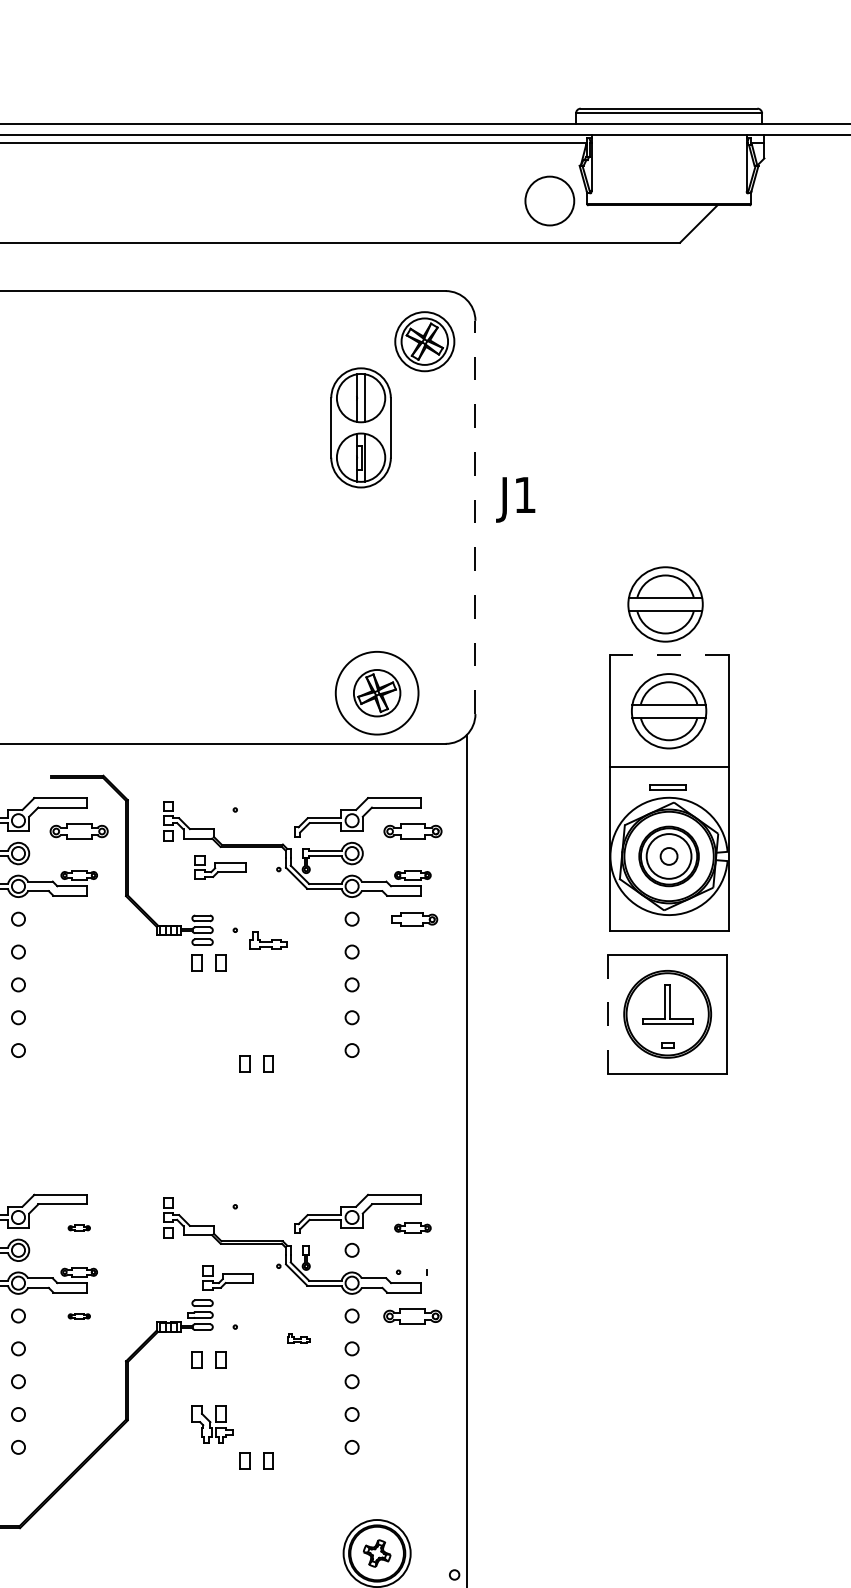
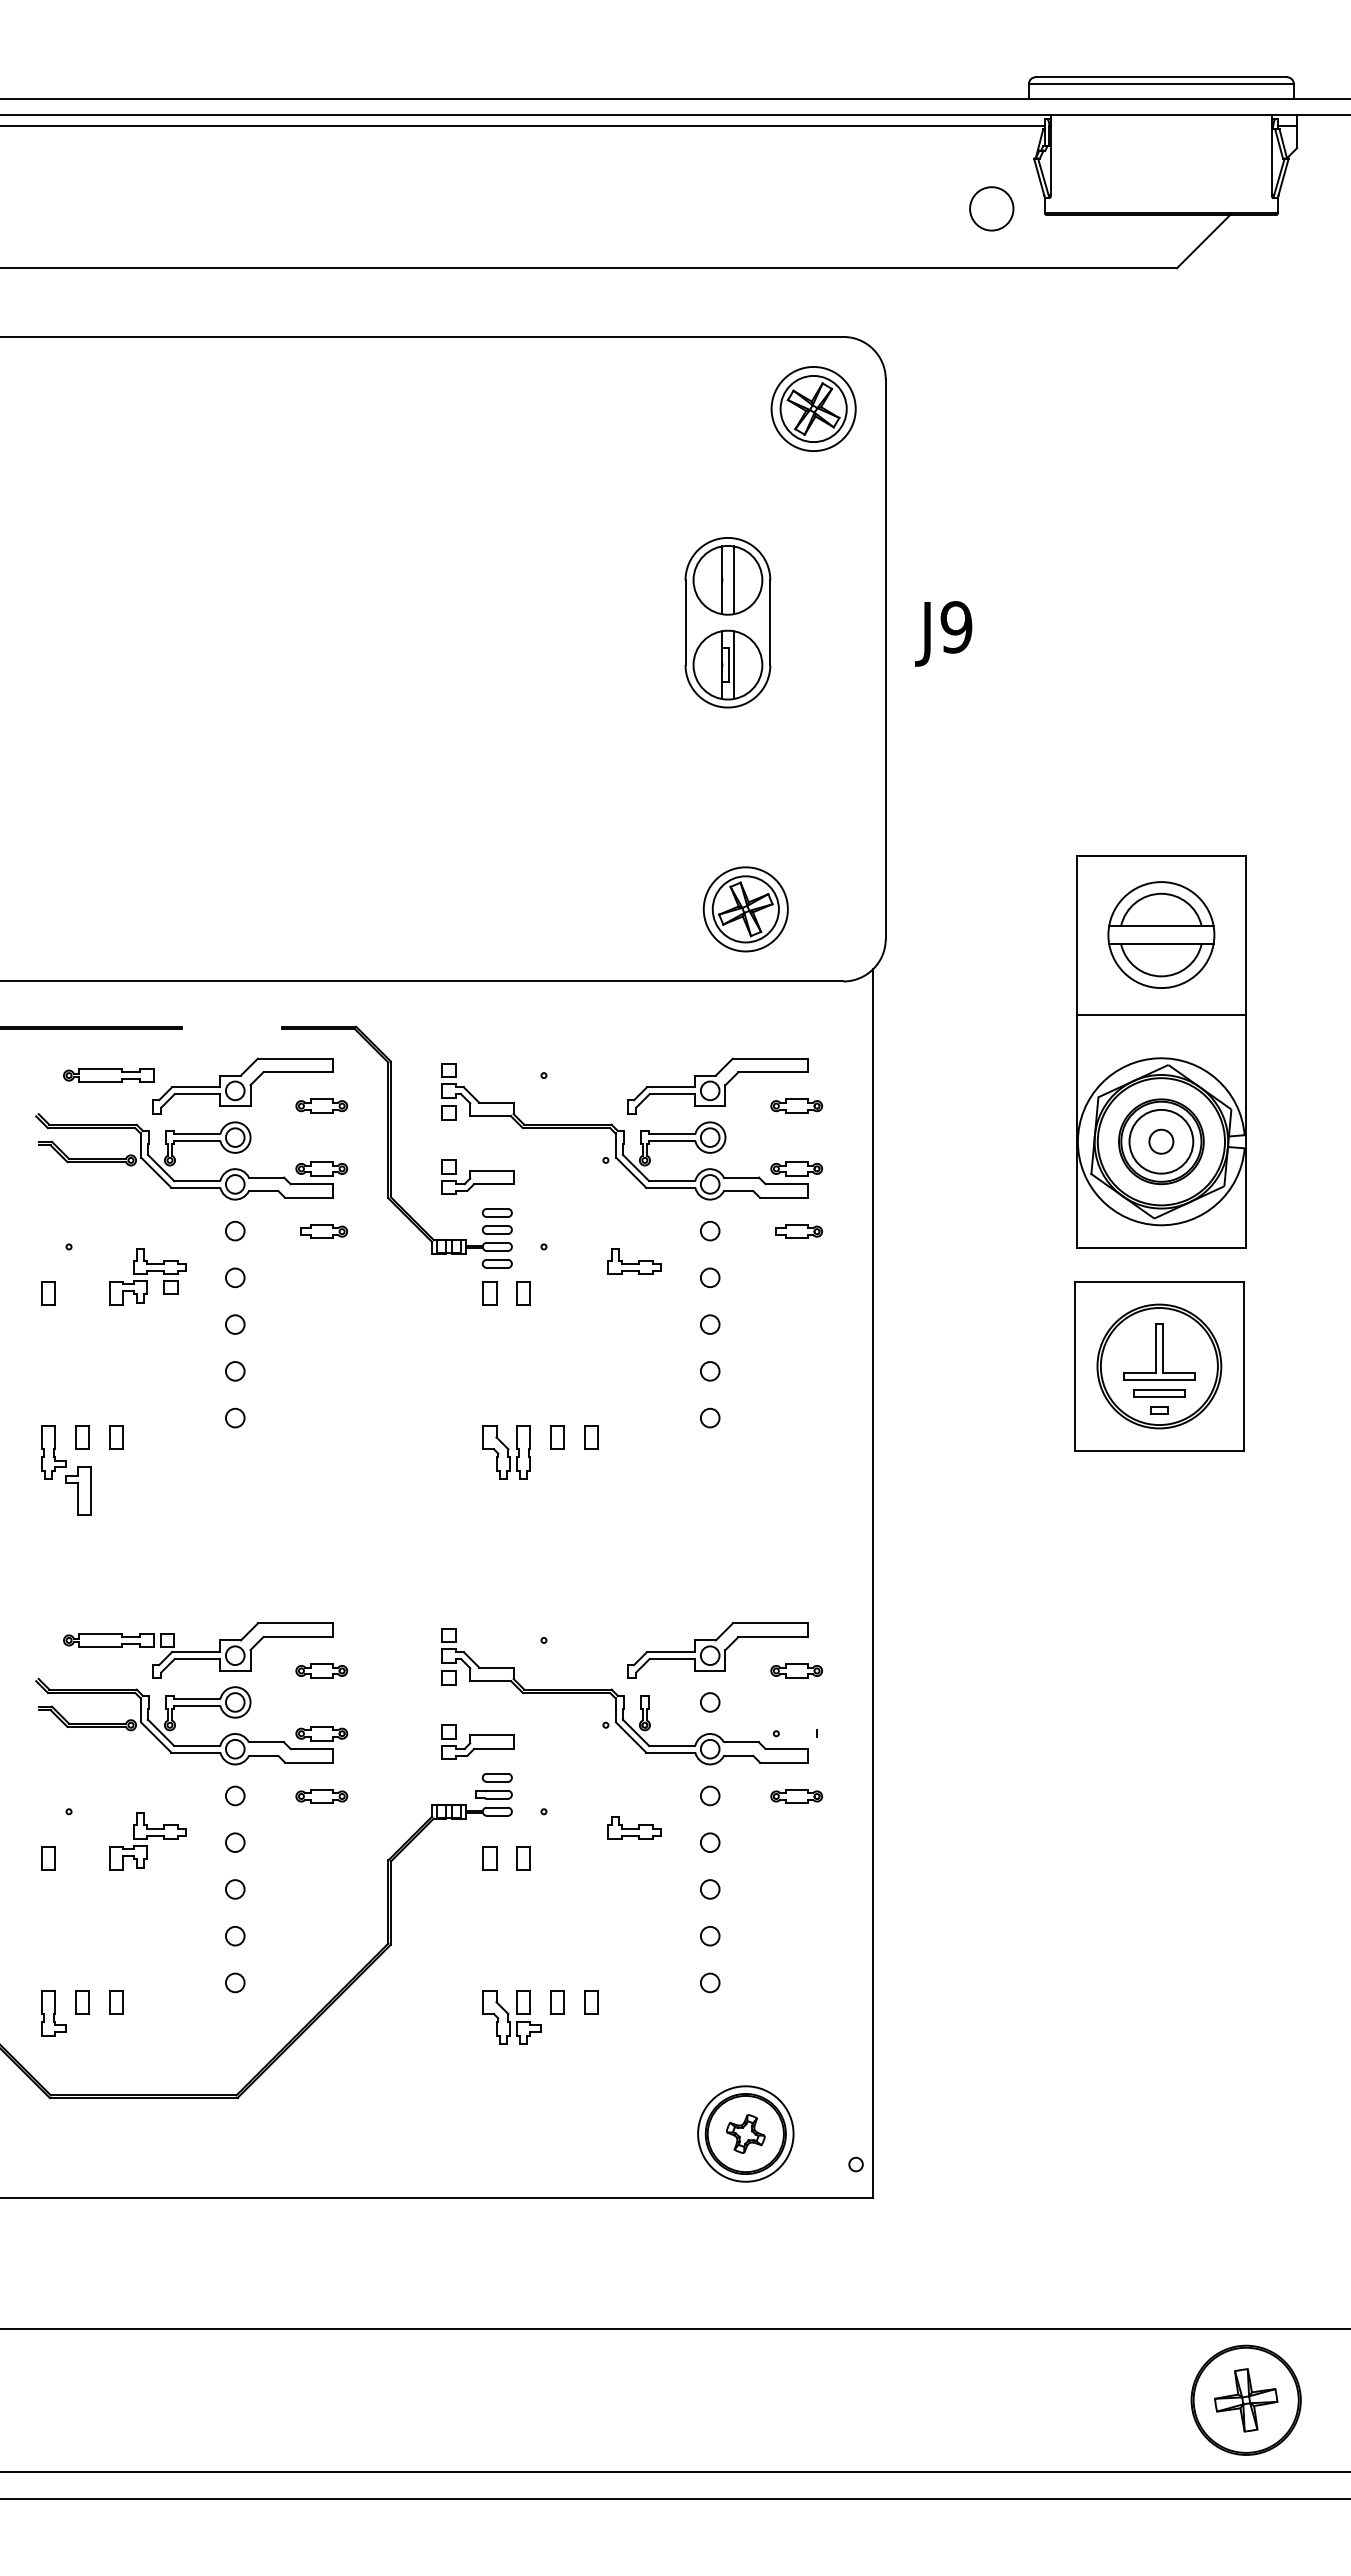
circle: (549, 200) -> (991, 208), size x0.62
part: (360, 427) -> (727, 622), moved
text: (525, 495) -> (956, 627), J1 -> J9
line: (475, 517) -> (885, 659), dashed -> solid
part: (665, 604) -> (1156, 782), removed
line: (669, 655) -> (1161, 855), dashed -> solid
circle: (376, 693) -> (745, 909), size x0.71
part: (667, 787) -> (1159, 1393), moved
part: (79, 830) -> (321, 1105), size x0.62
part: (412, 830) -> (796, 1105), size x0.62
part: (220, 866) -> (477, 1176), moved
part: (201, 906) -> (496, 1212), added
part: (81, 919) -> (324, 1231), added
part: (414, 919) -> (798, 1231), size x0.71
part: (268, 940) -> (634, 1261), moved
line: (608, 1014) -> (1074, 1366), dashed -> solid
part: (209, 1074) -> (506, 1452), added
part: (79, 1227) -> (321, 1670), size x1.67
part: (227, 1277) -> (477, 1741), moved
part: (79, 1316) -> (321, 1796), size x1.67
part: (412, 1316) -> (796, 1796), size x0.62
part: (298, 1338) -> (634, 1827), size x1.67
part: (212, 1424) -> (511, 2017), moved

